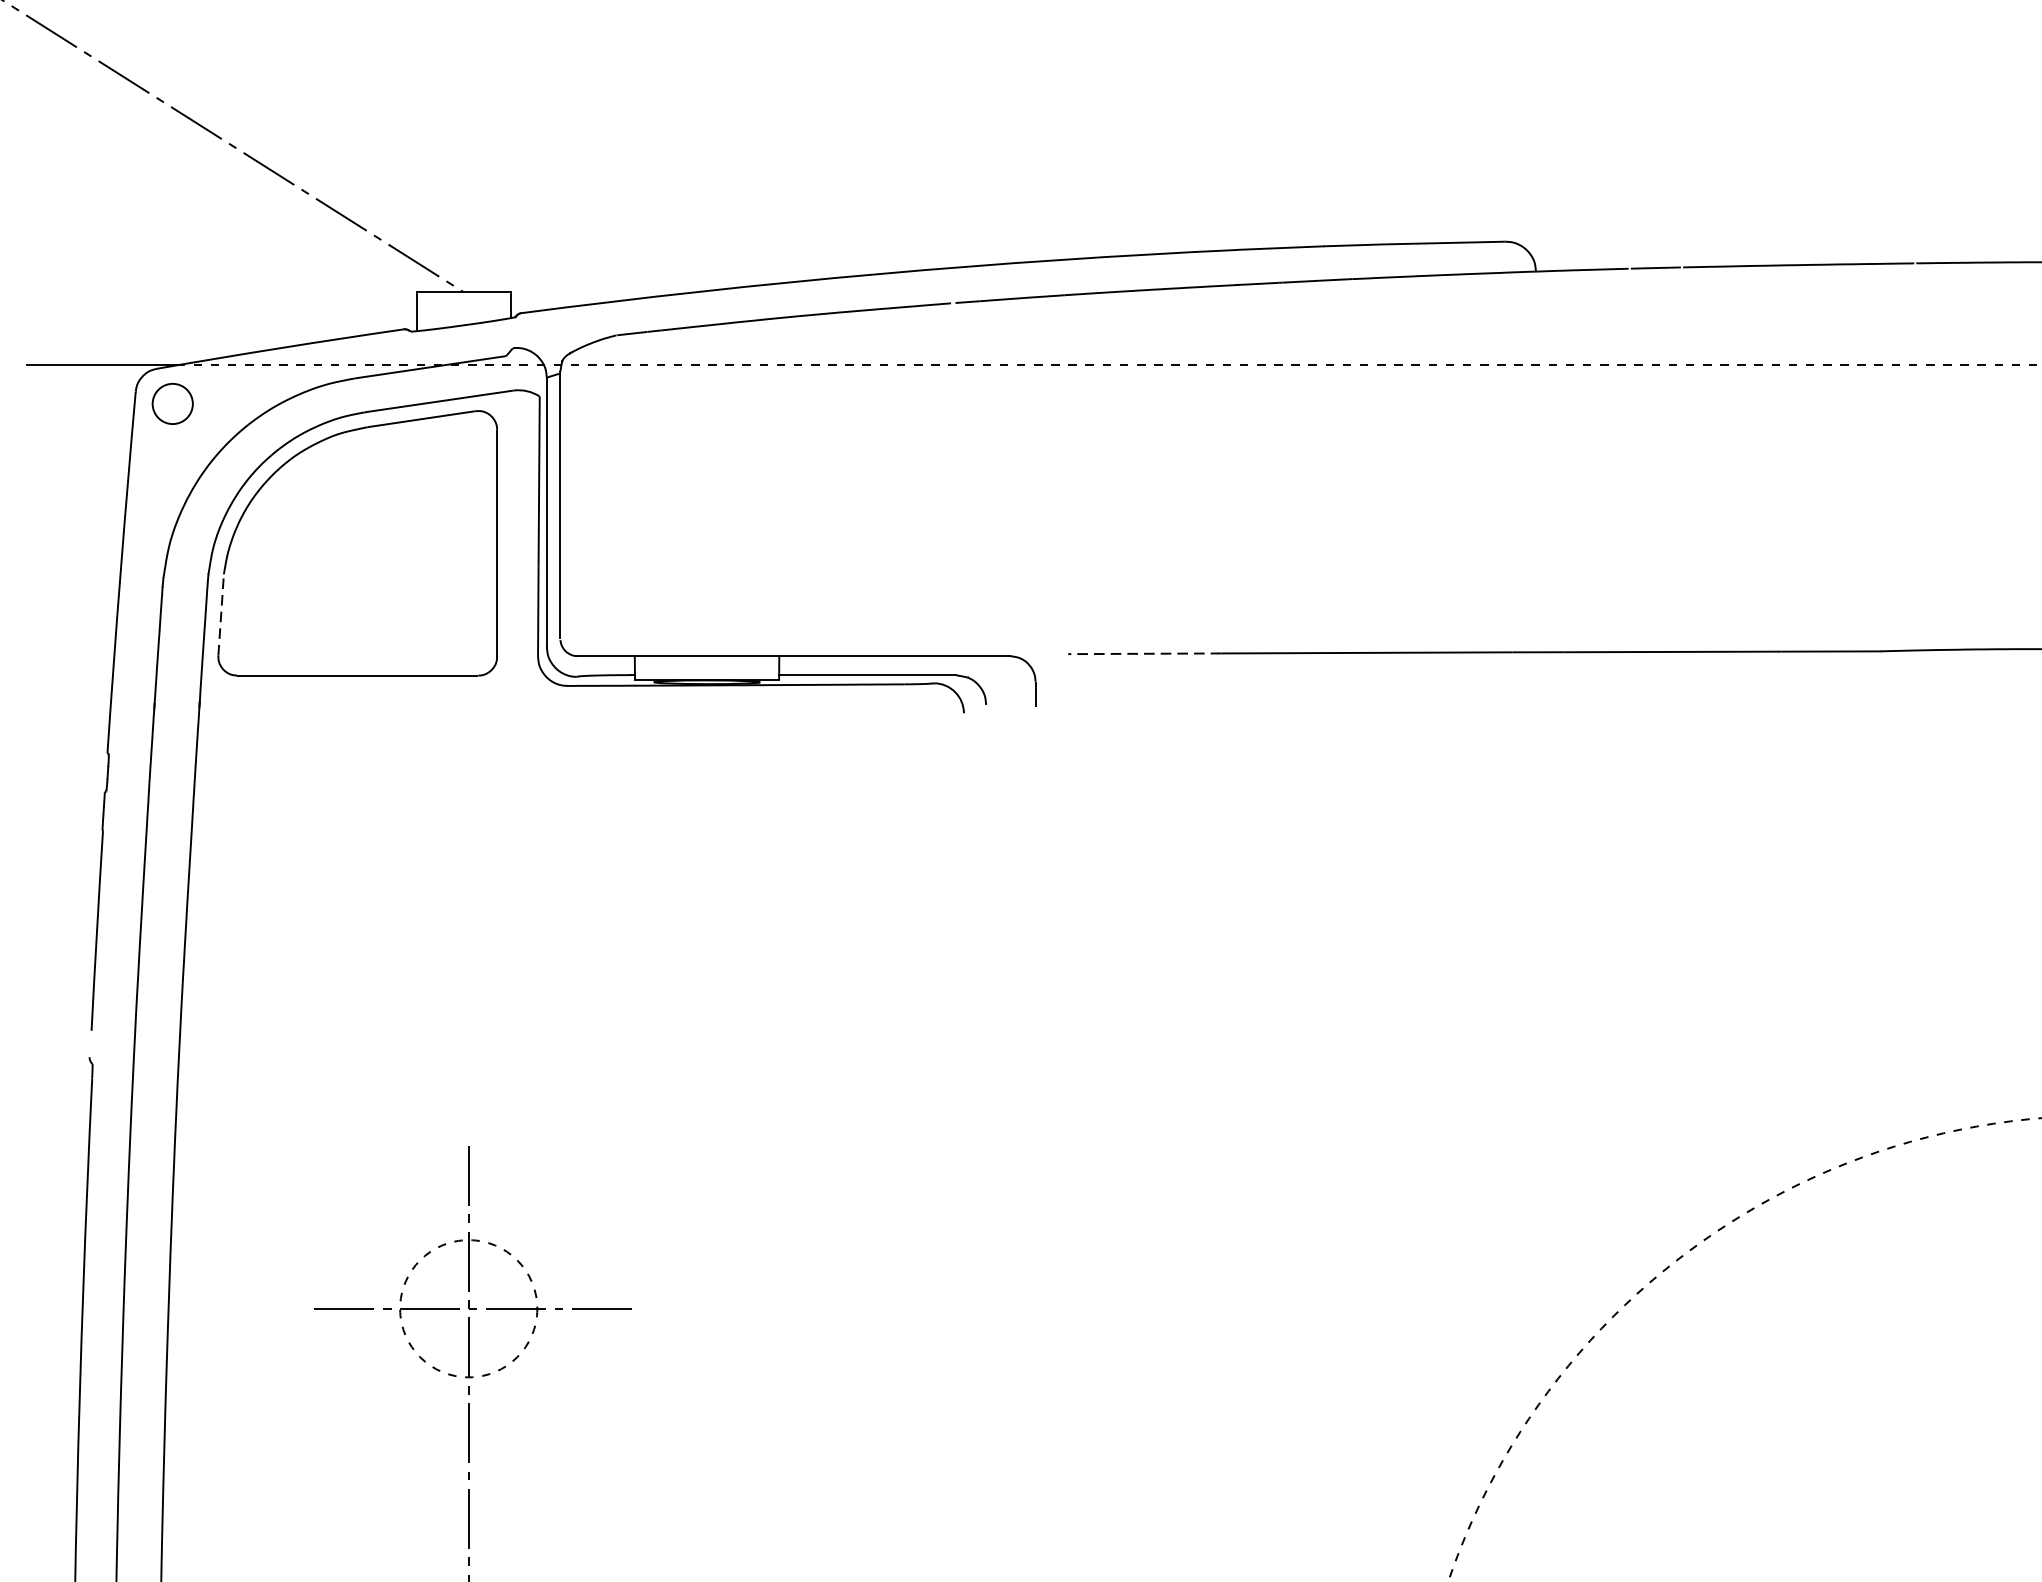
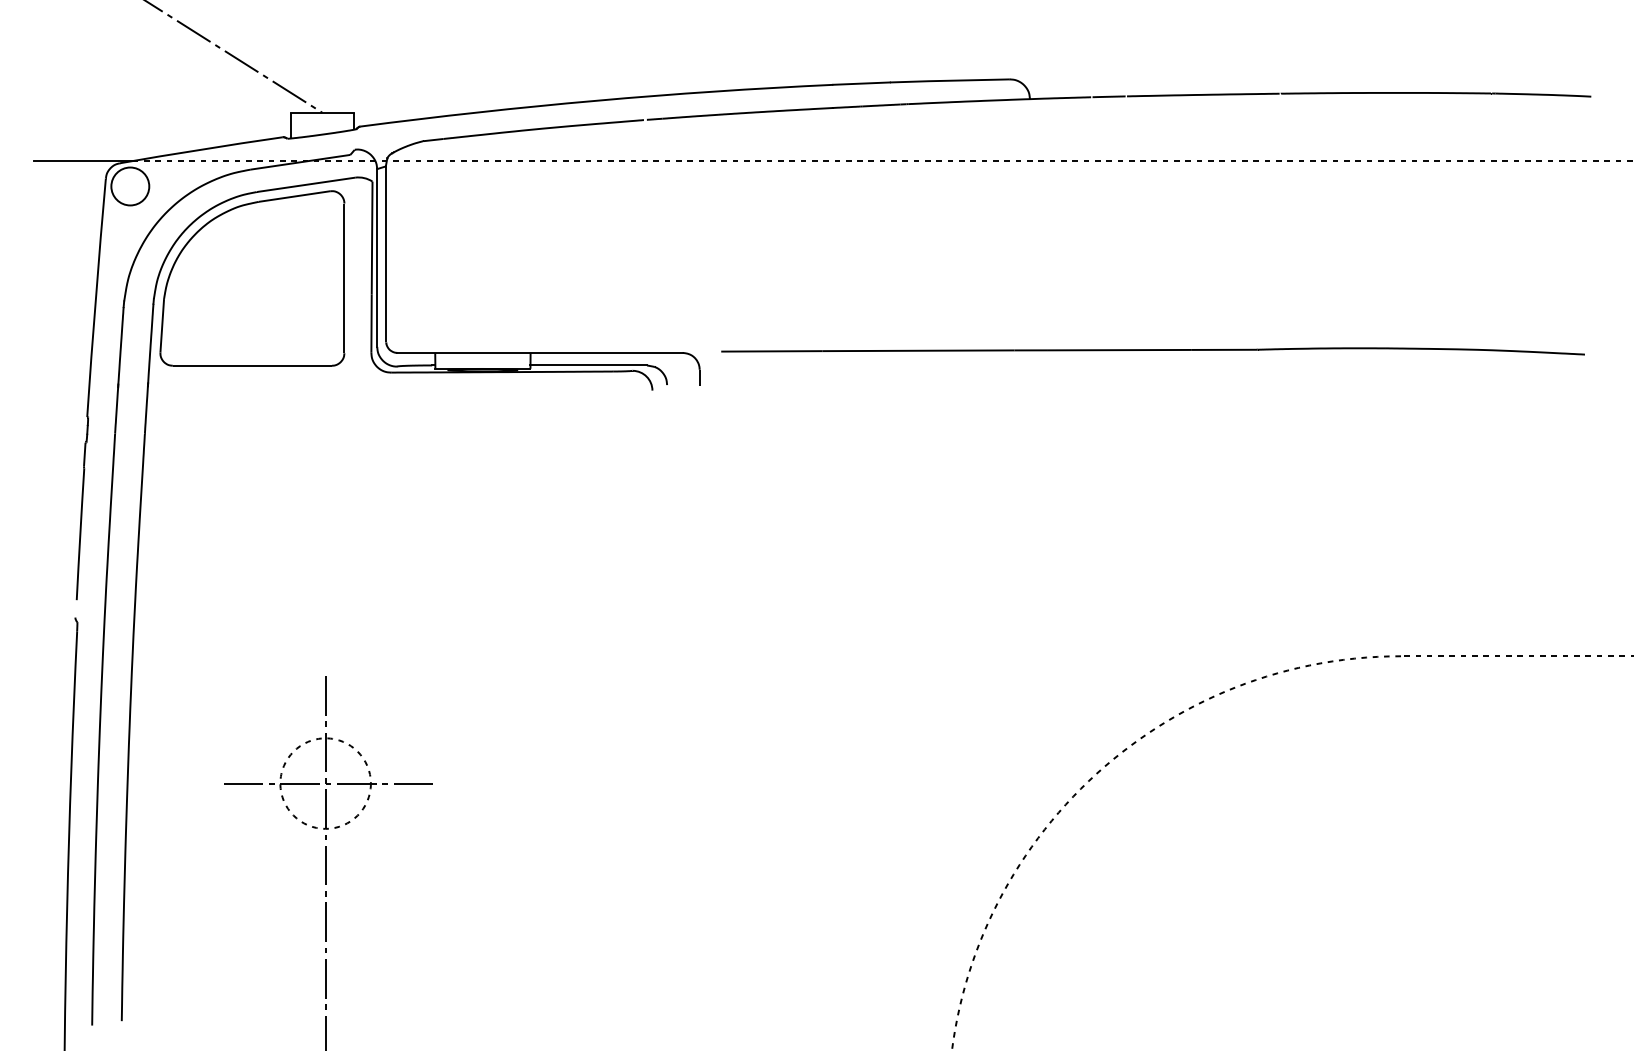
circle: (173, 403) -> (130, 186), size x1.43
line: (221, 614) -> (162, 325), dashed -> solid
line: (1144, 653) -> (771, 351), dashed -> solid

